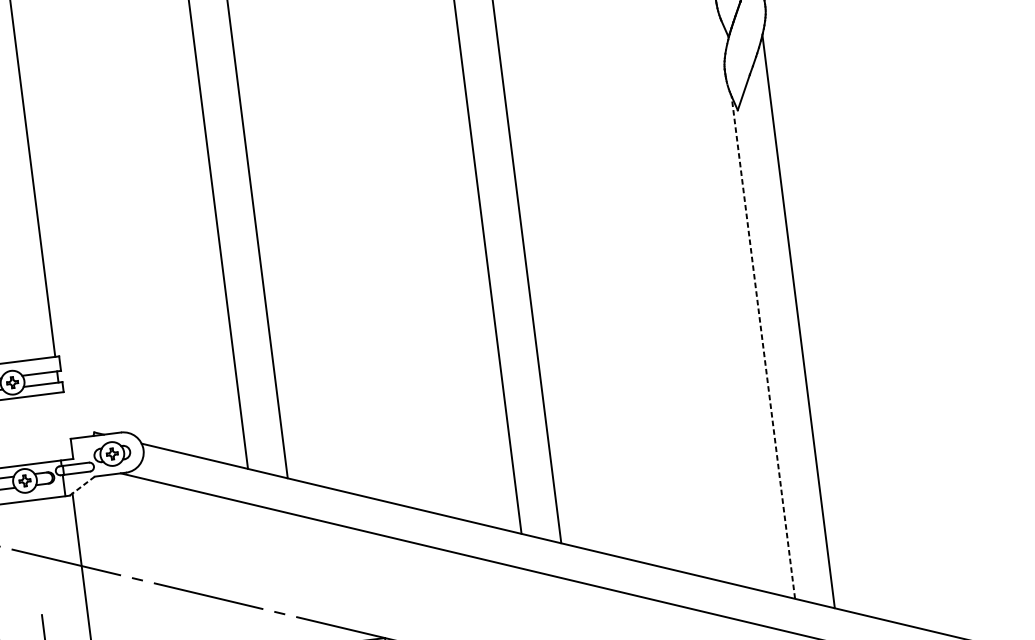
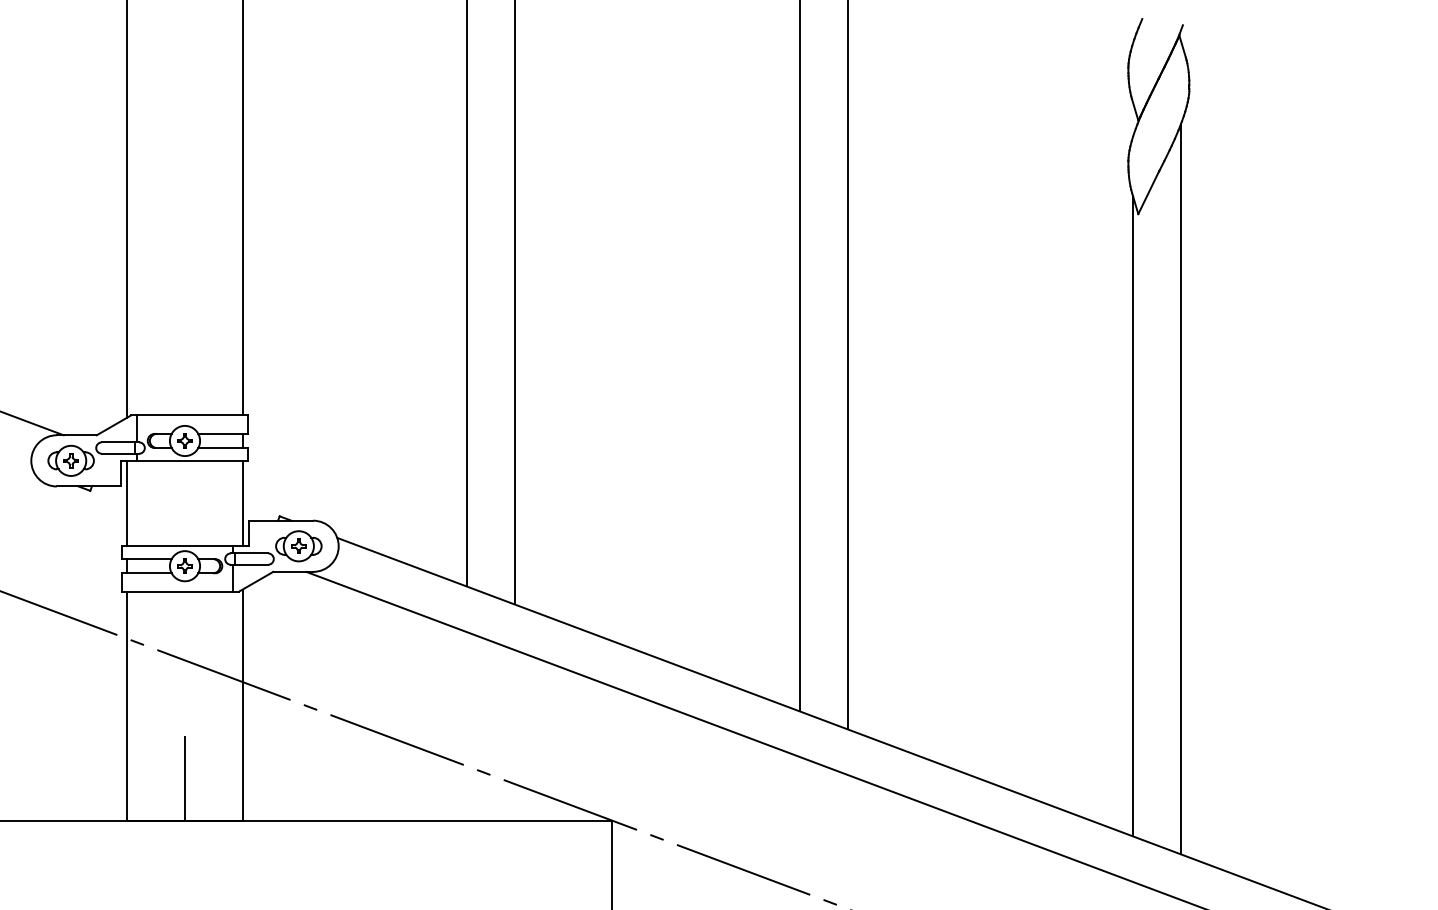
line: (763, 347) -> (1132, 515), dashed -> solid
line: (63, 426) -> (242, 503), added
line: (81, 485) -> (255, 581), dashed -> solid

